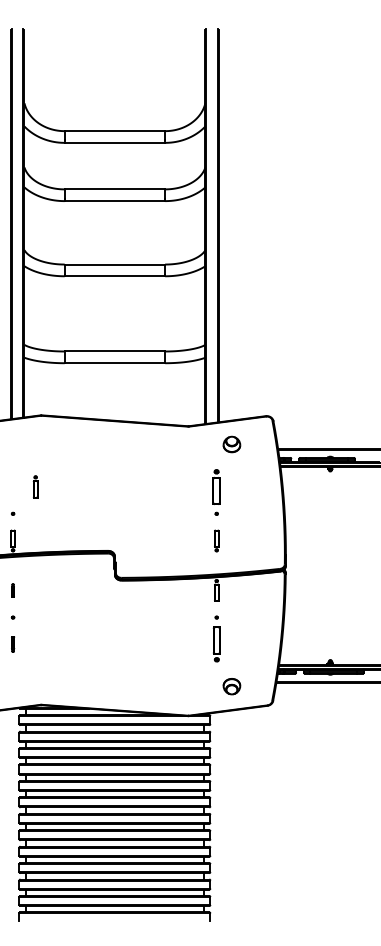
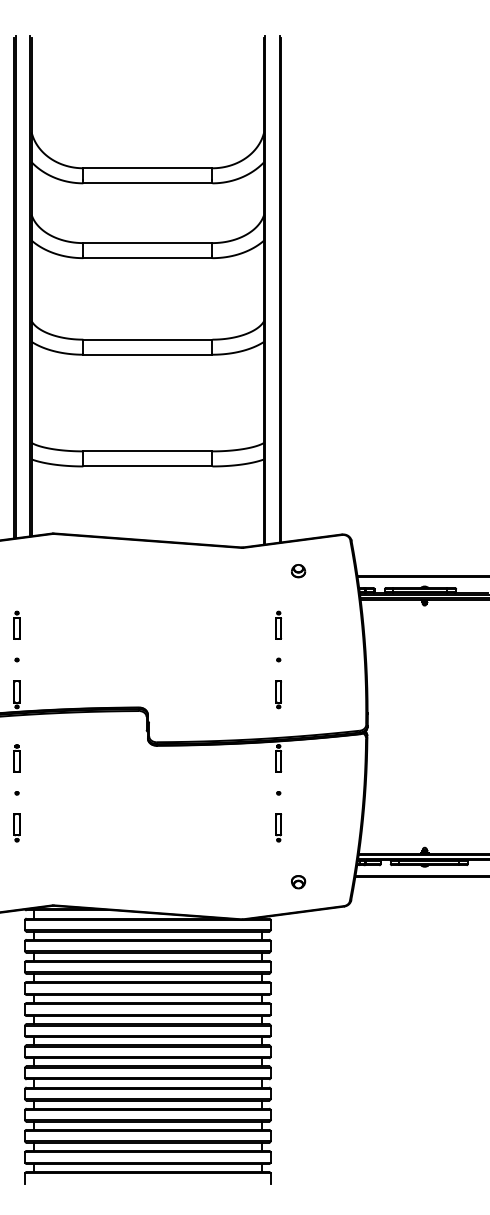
part: (232, 444) -> (298, 571), size x0.62
part: (35, 486) -> (16, 624), moved
part: (216, 486) -> (278, 624), size x0.62
part: (12, 590) -> (16, 758), size x1.67
part: (12, 644) -> (16, 827), size x1.43
part: (216, 644) -> (278, 827), size x0.62
part: (232, 687) -> (298, 882), size x0.62

